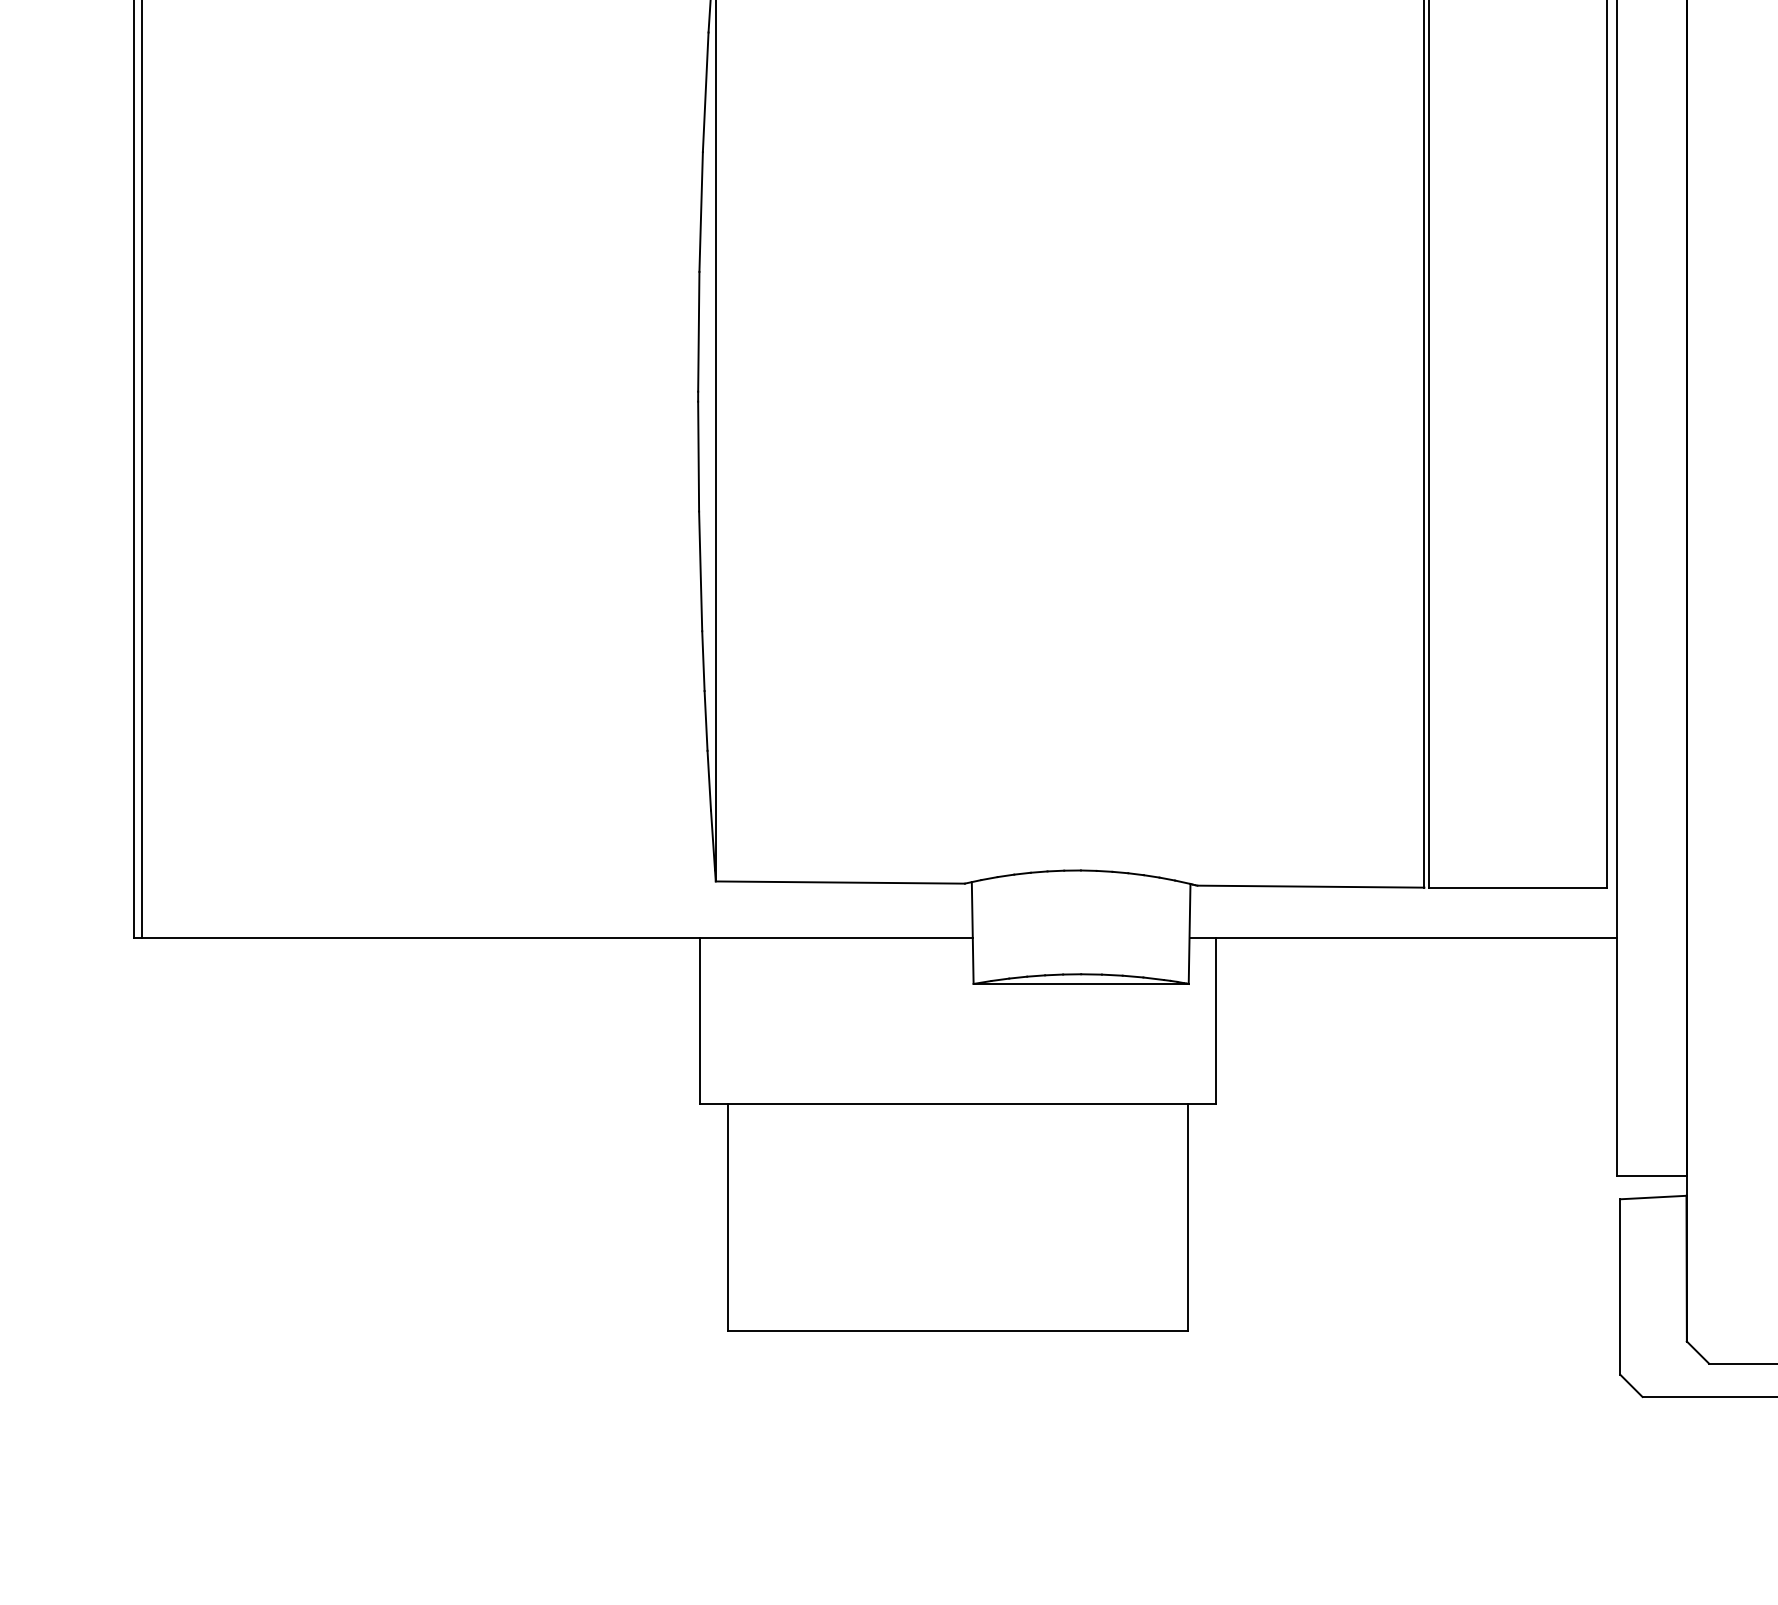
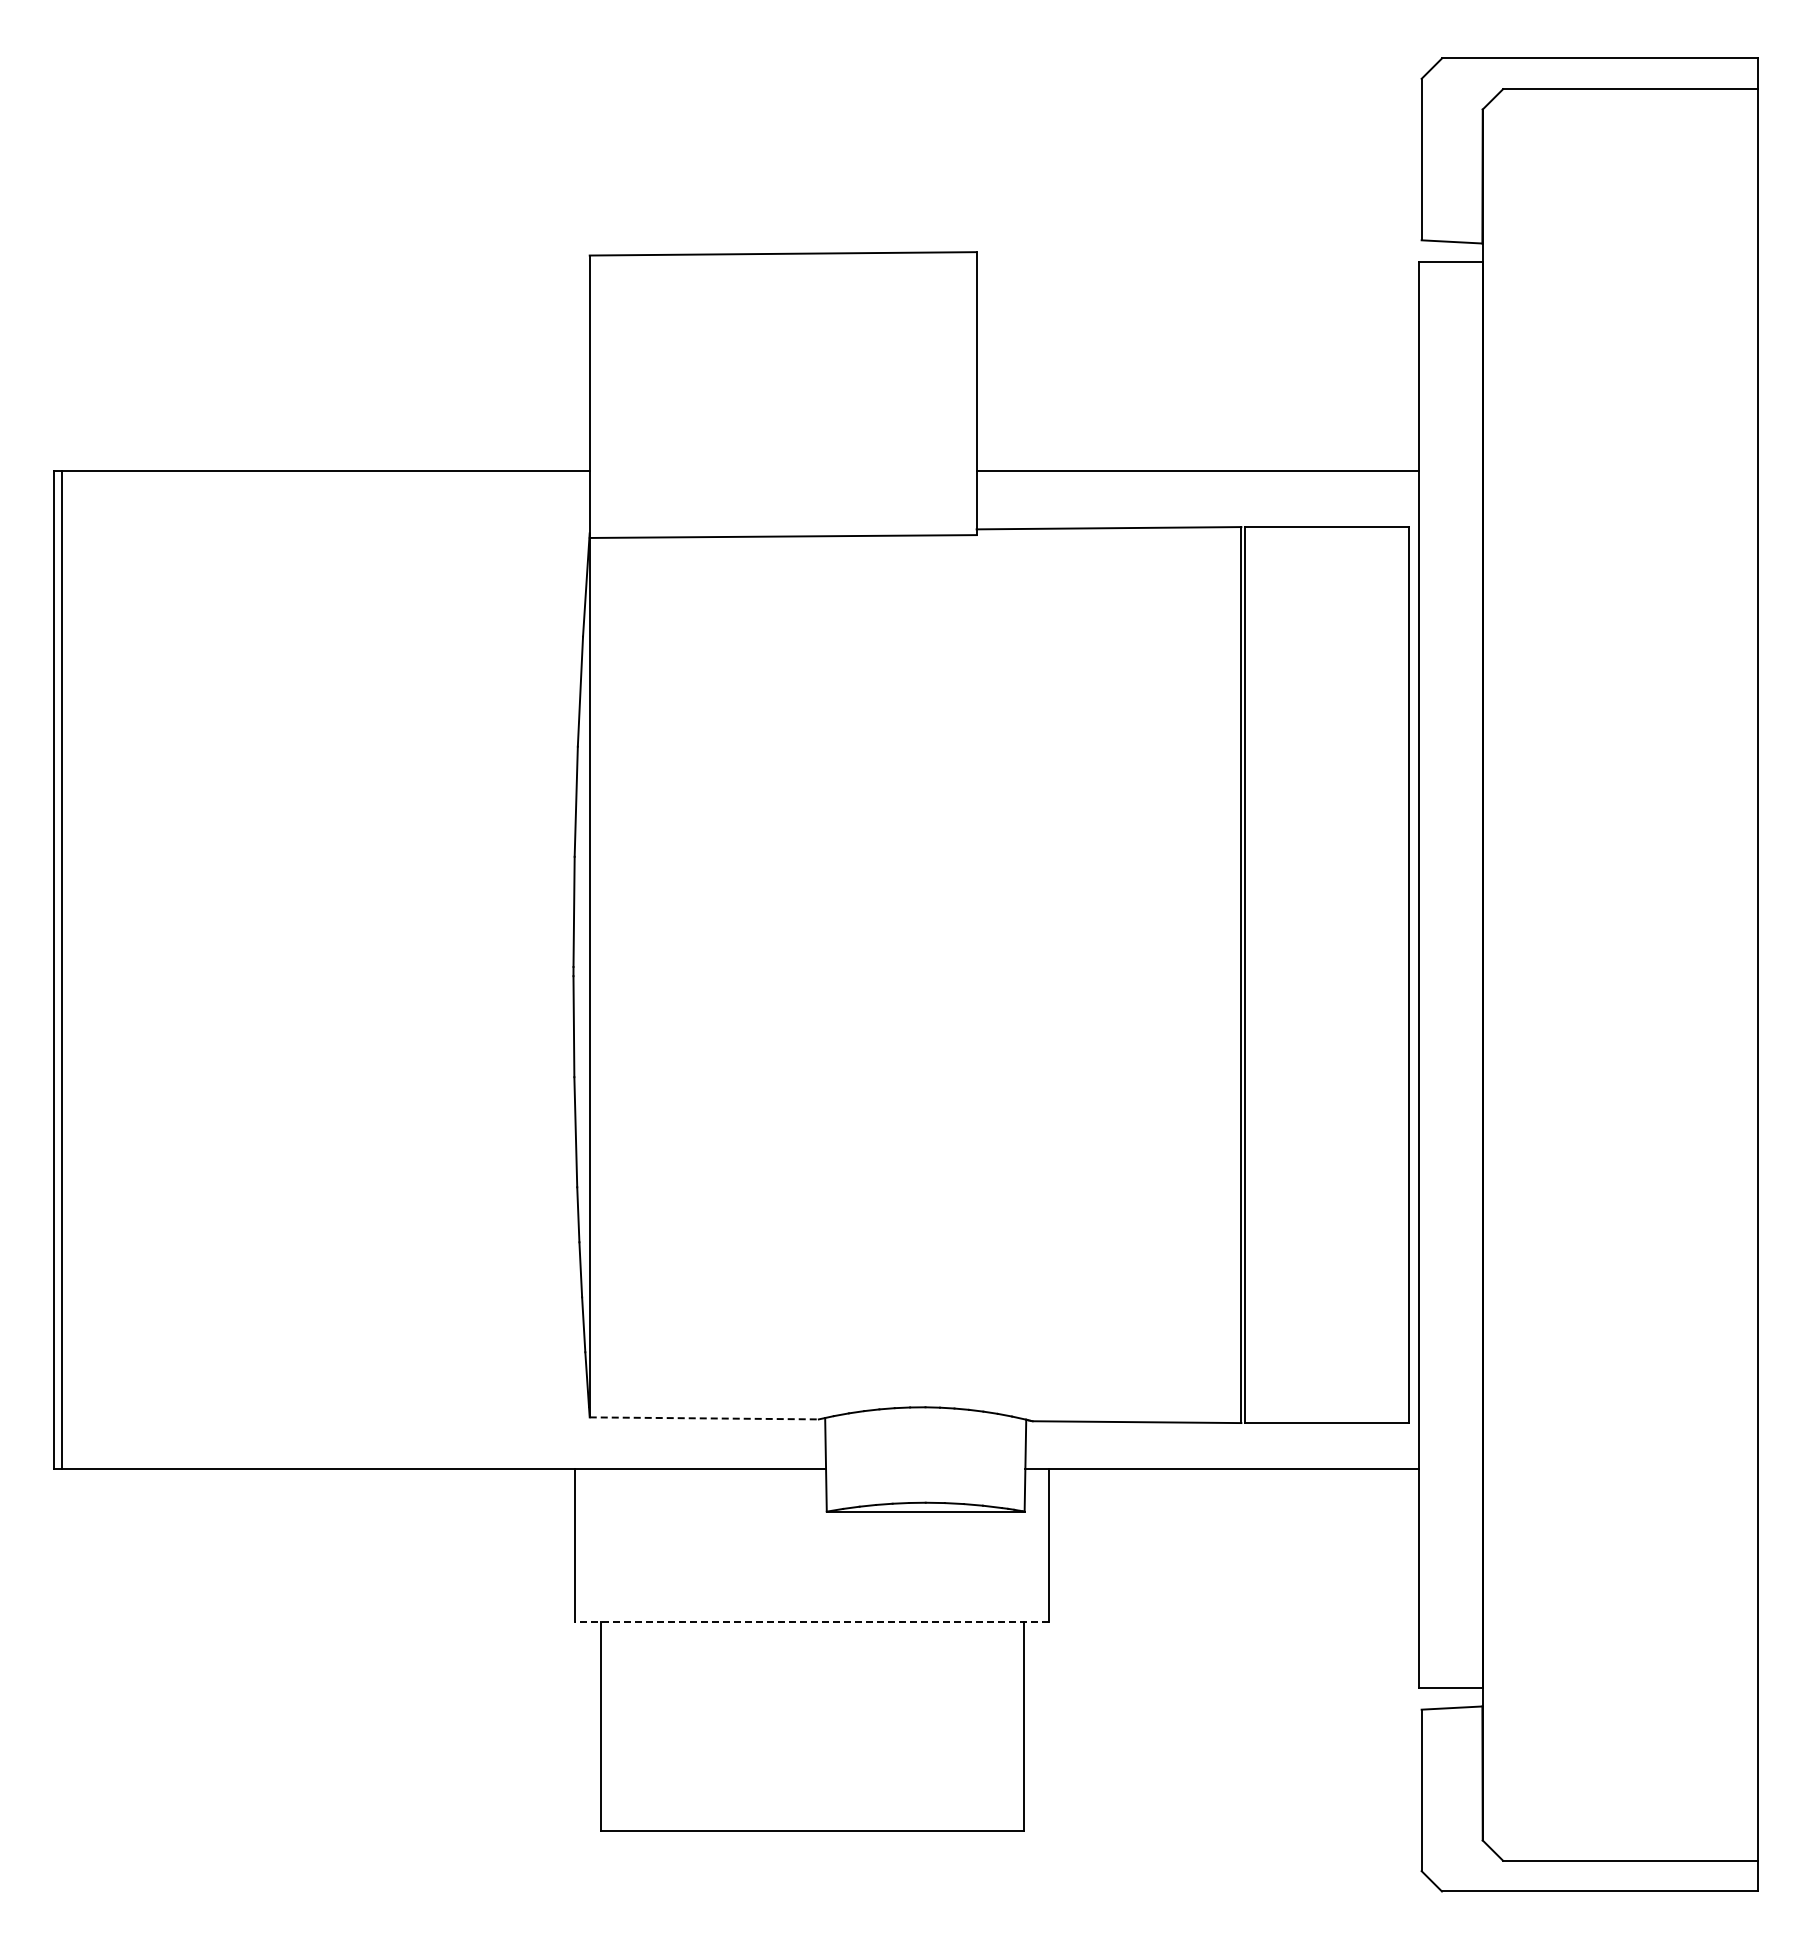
line: (840, 882) -> (704, 1418), solid -> dashed
line: (956, 1104) -> (811, 1622), solid -> dashed

